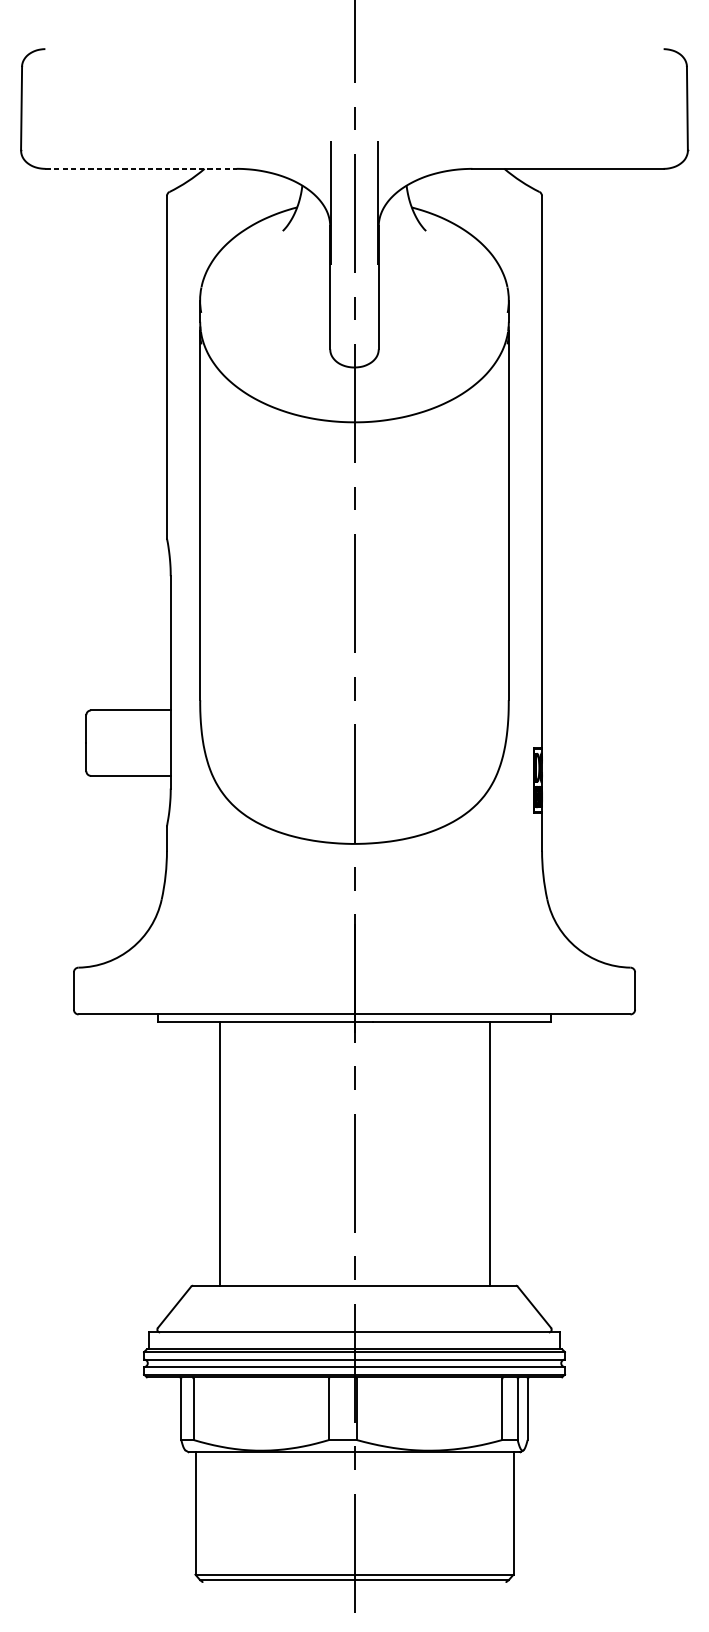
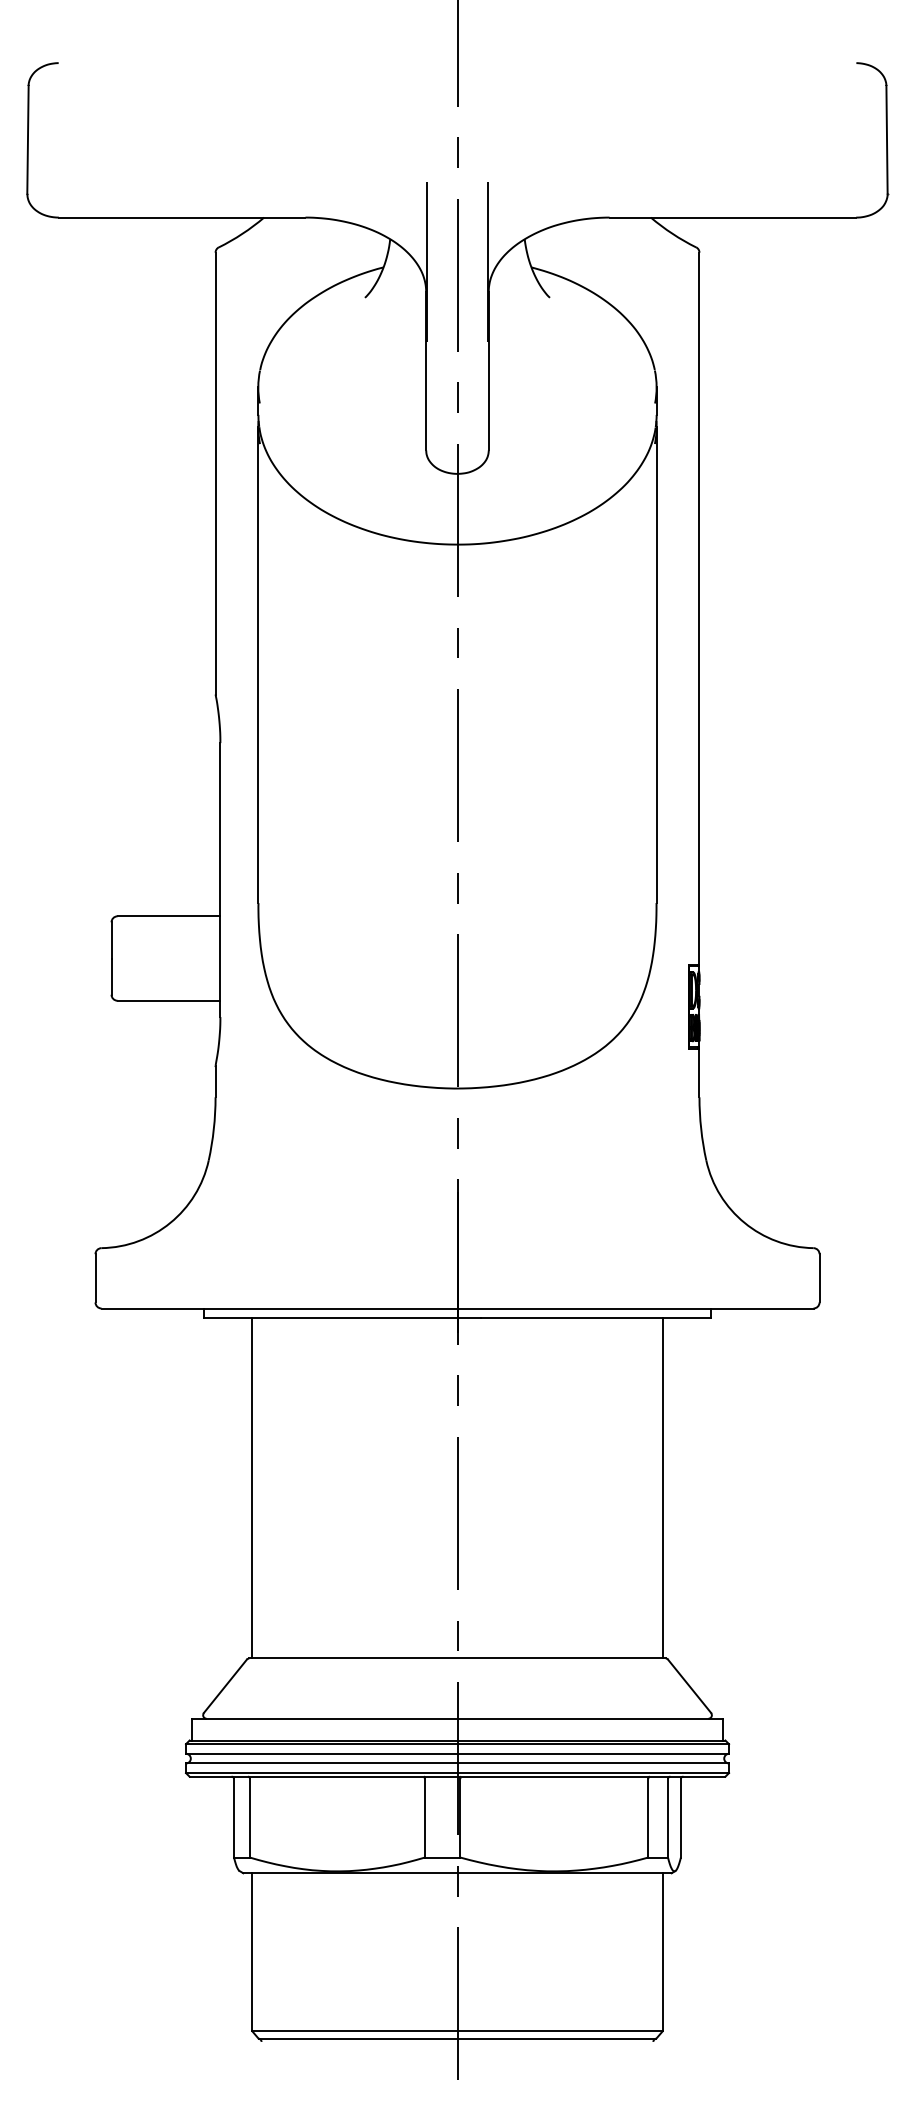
line: (141, 168) -> (182, 217), dashed -> solid
line: (220, 1153) -> (252, 1488), moved
line: (490, 1153) -> (662, 1488), moved

